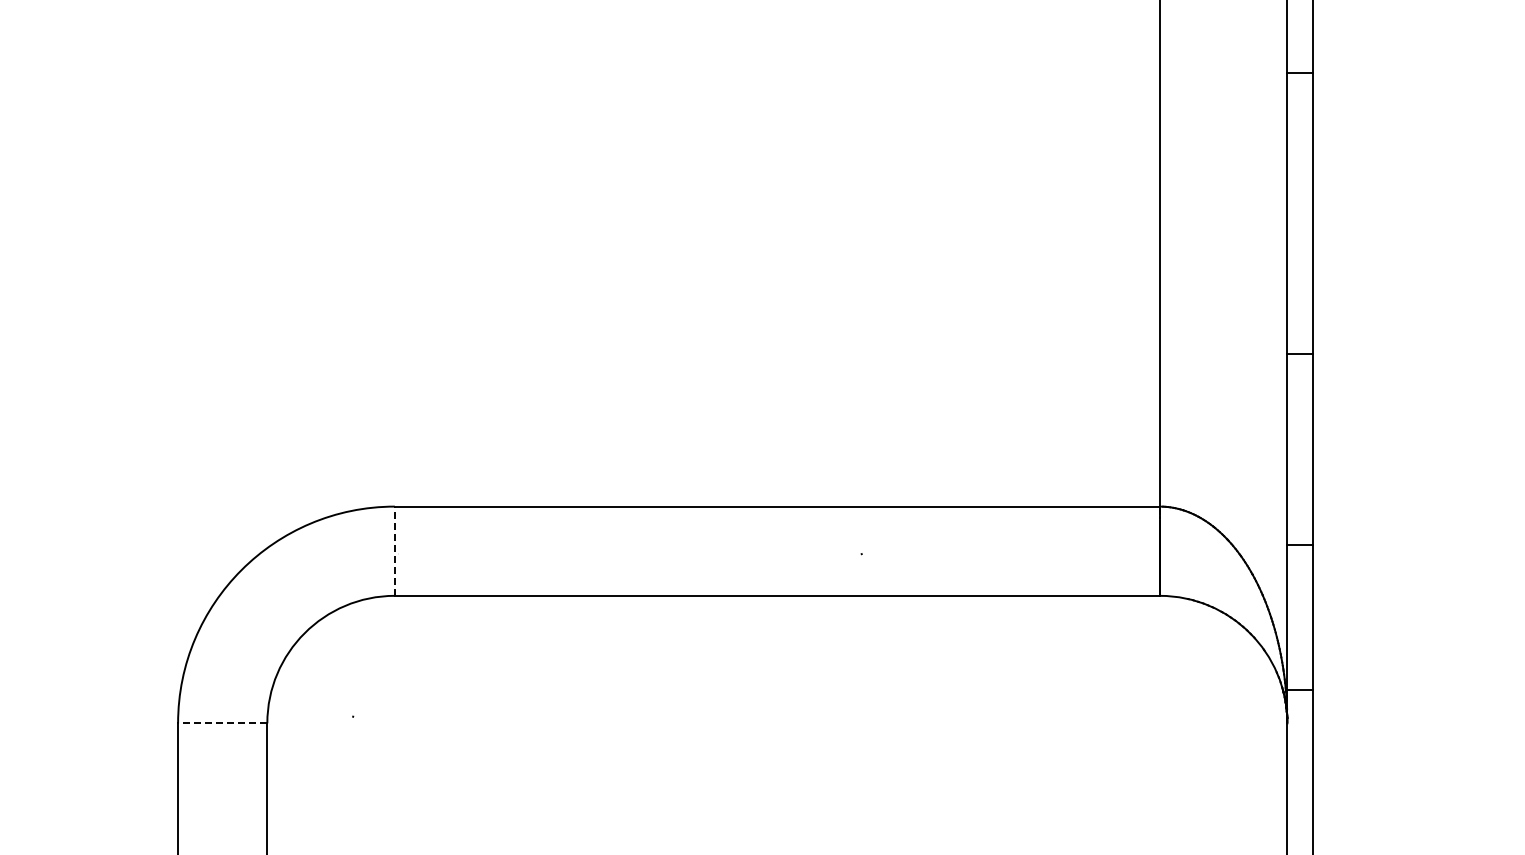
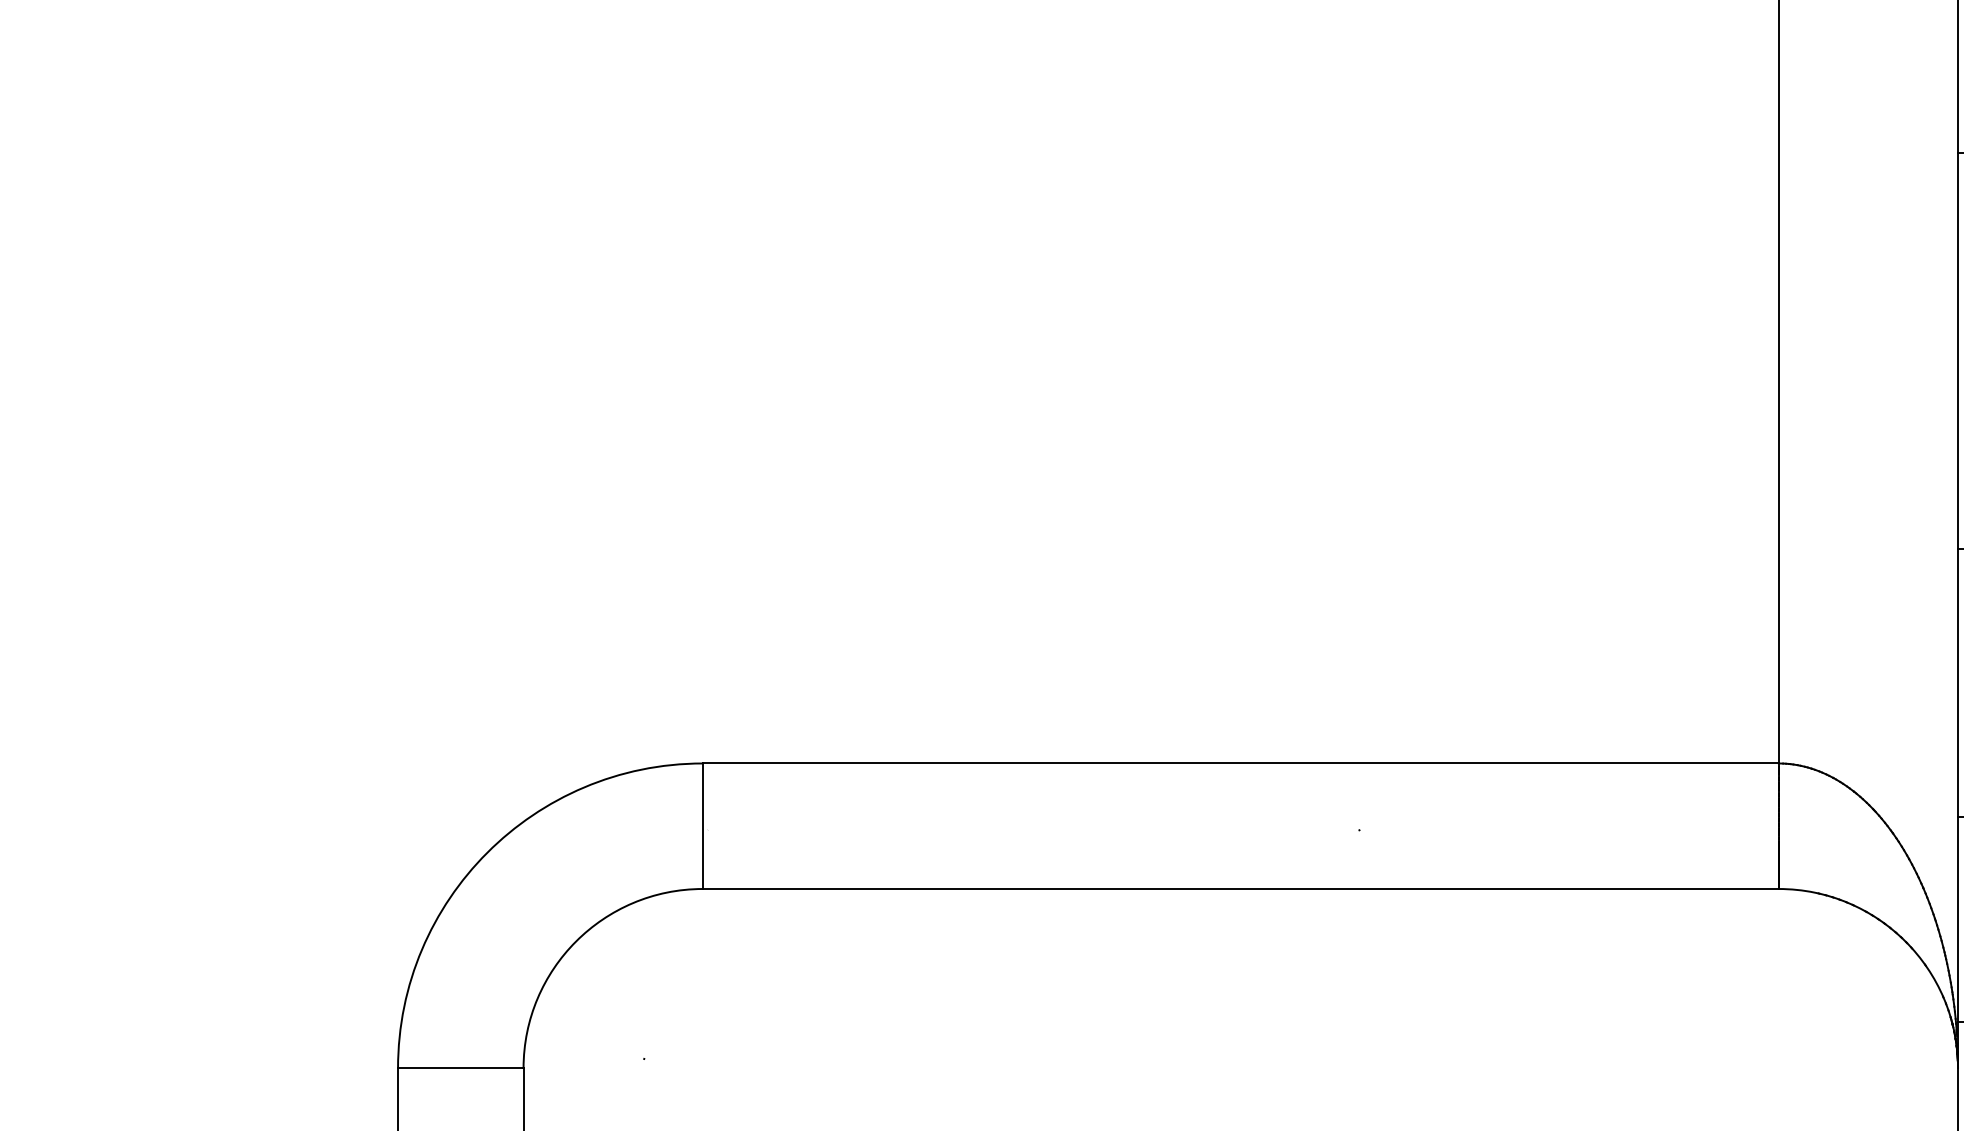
line: (394, 551) -> (702, 826), dashed -> solid
line: (222, 723) -> (460, 1068), dashed -> solid

